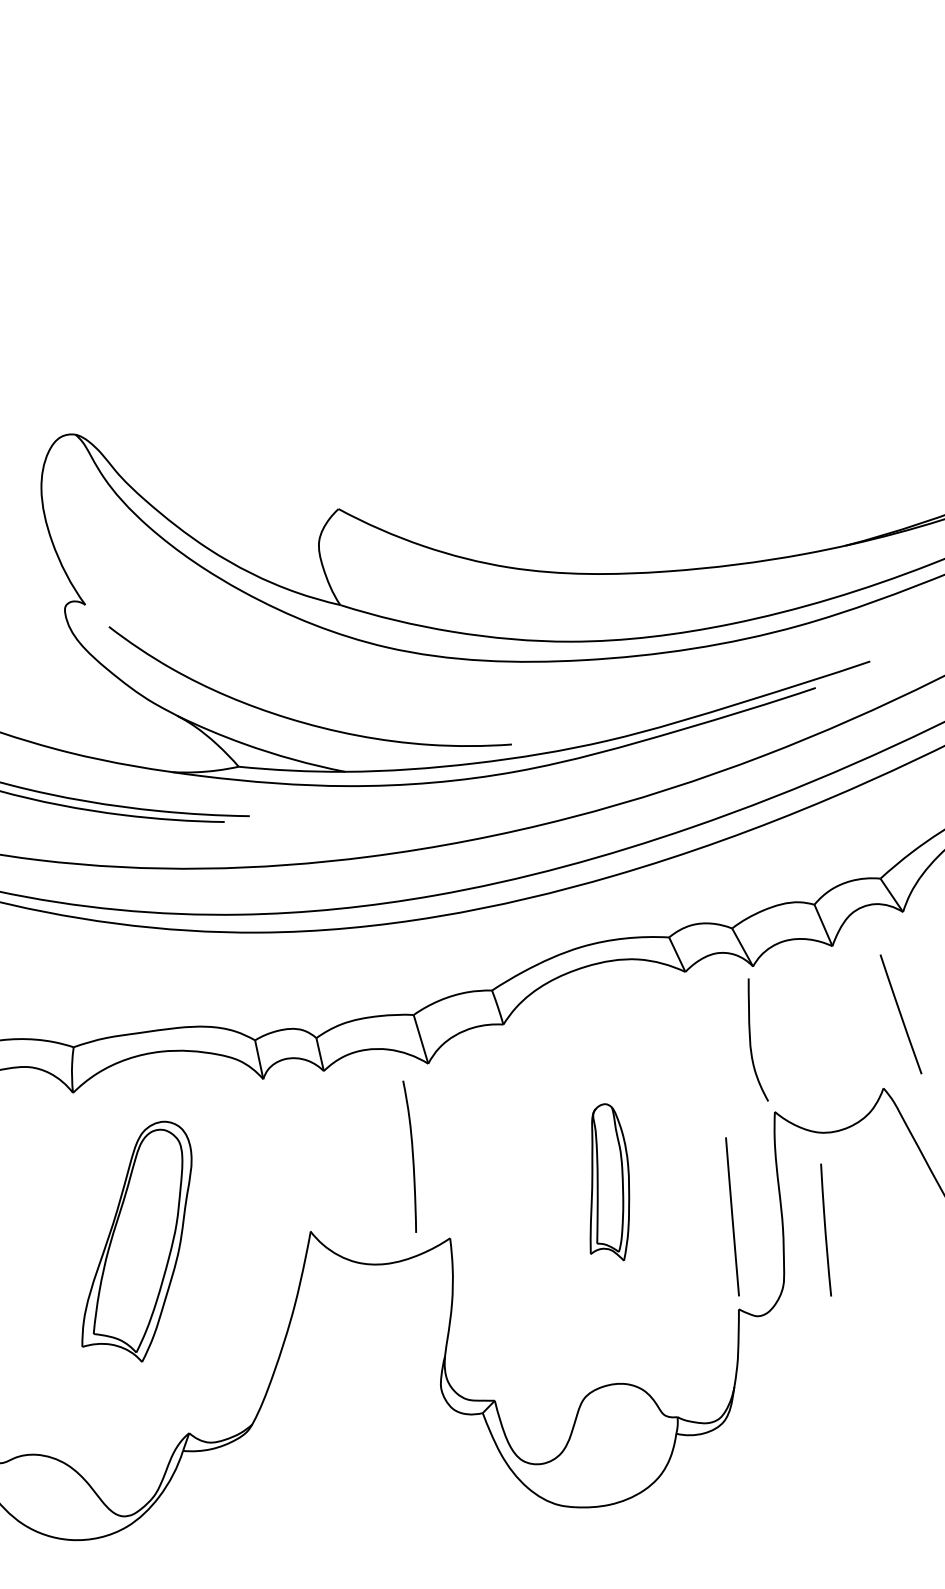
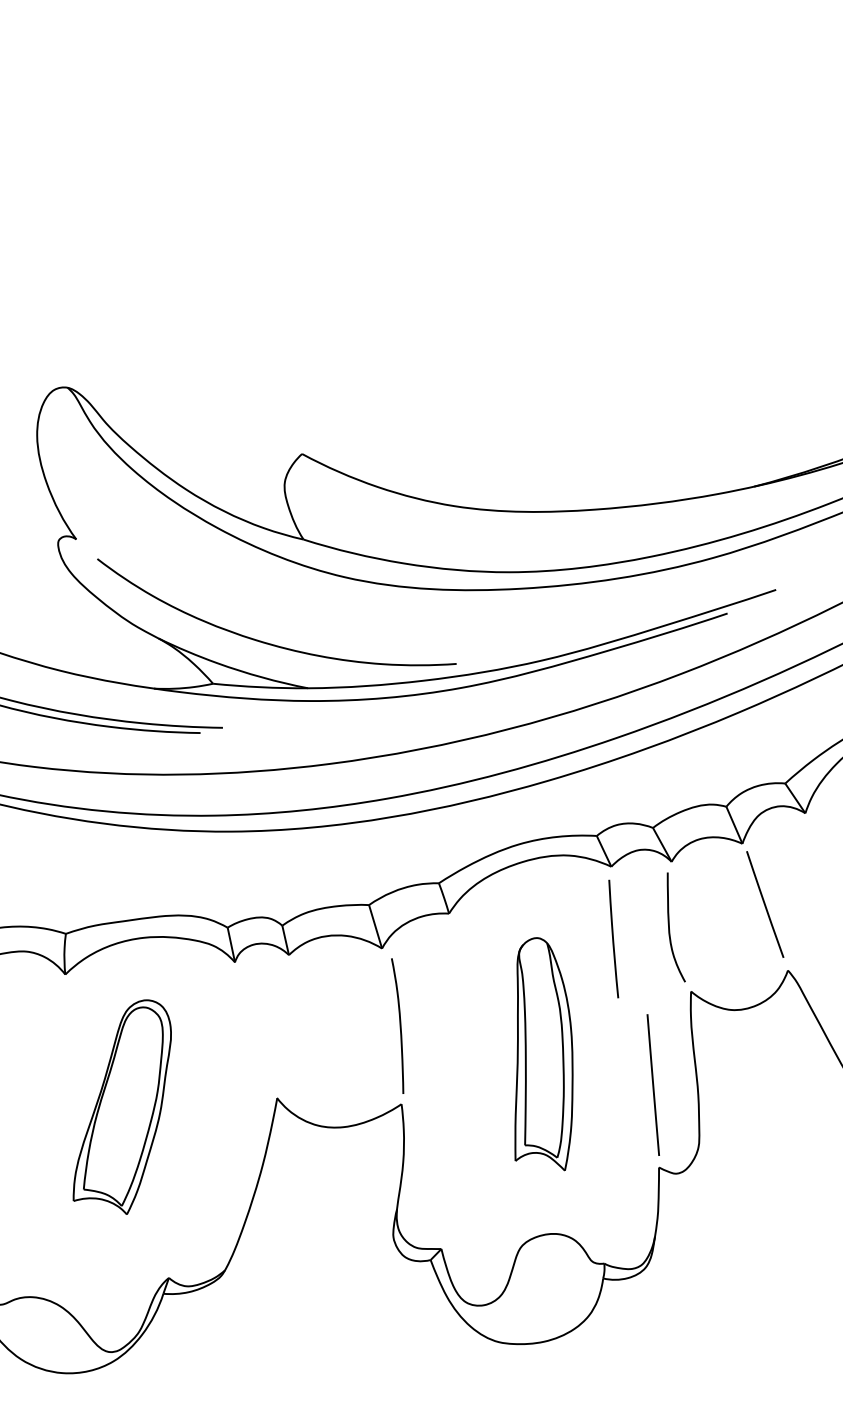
line: (900, 1014) -> (764, 904), moved
curve: (412, 1156) -> (400, 1025), moved
part: (609, 1182) -> (543, 1054), size x1.67
line: (825, 1229) -> (613, 938), moved

